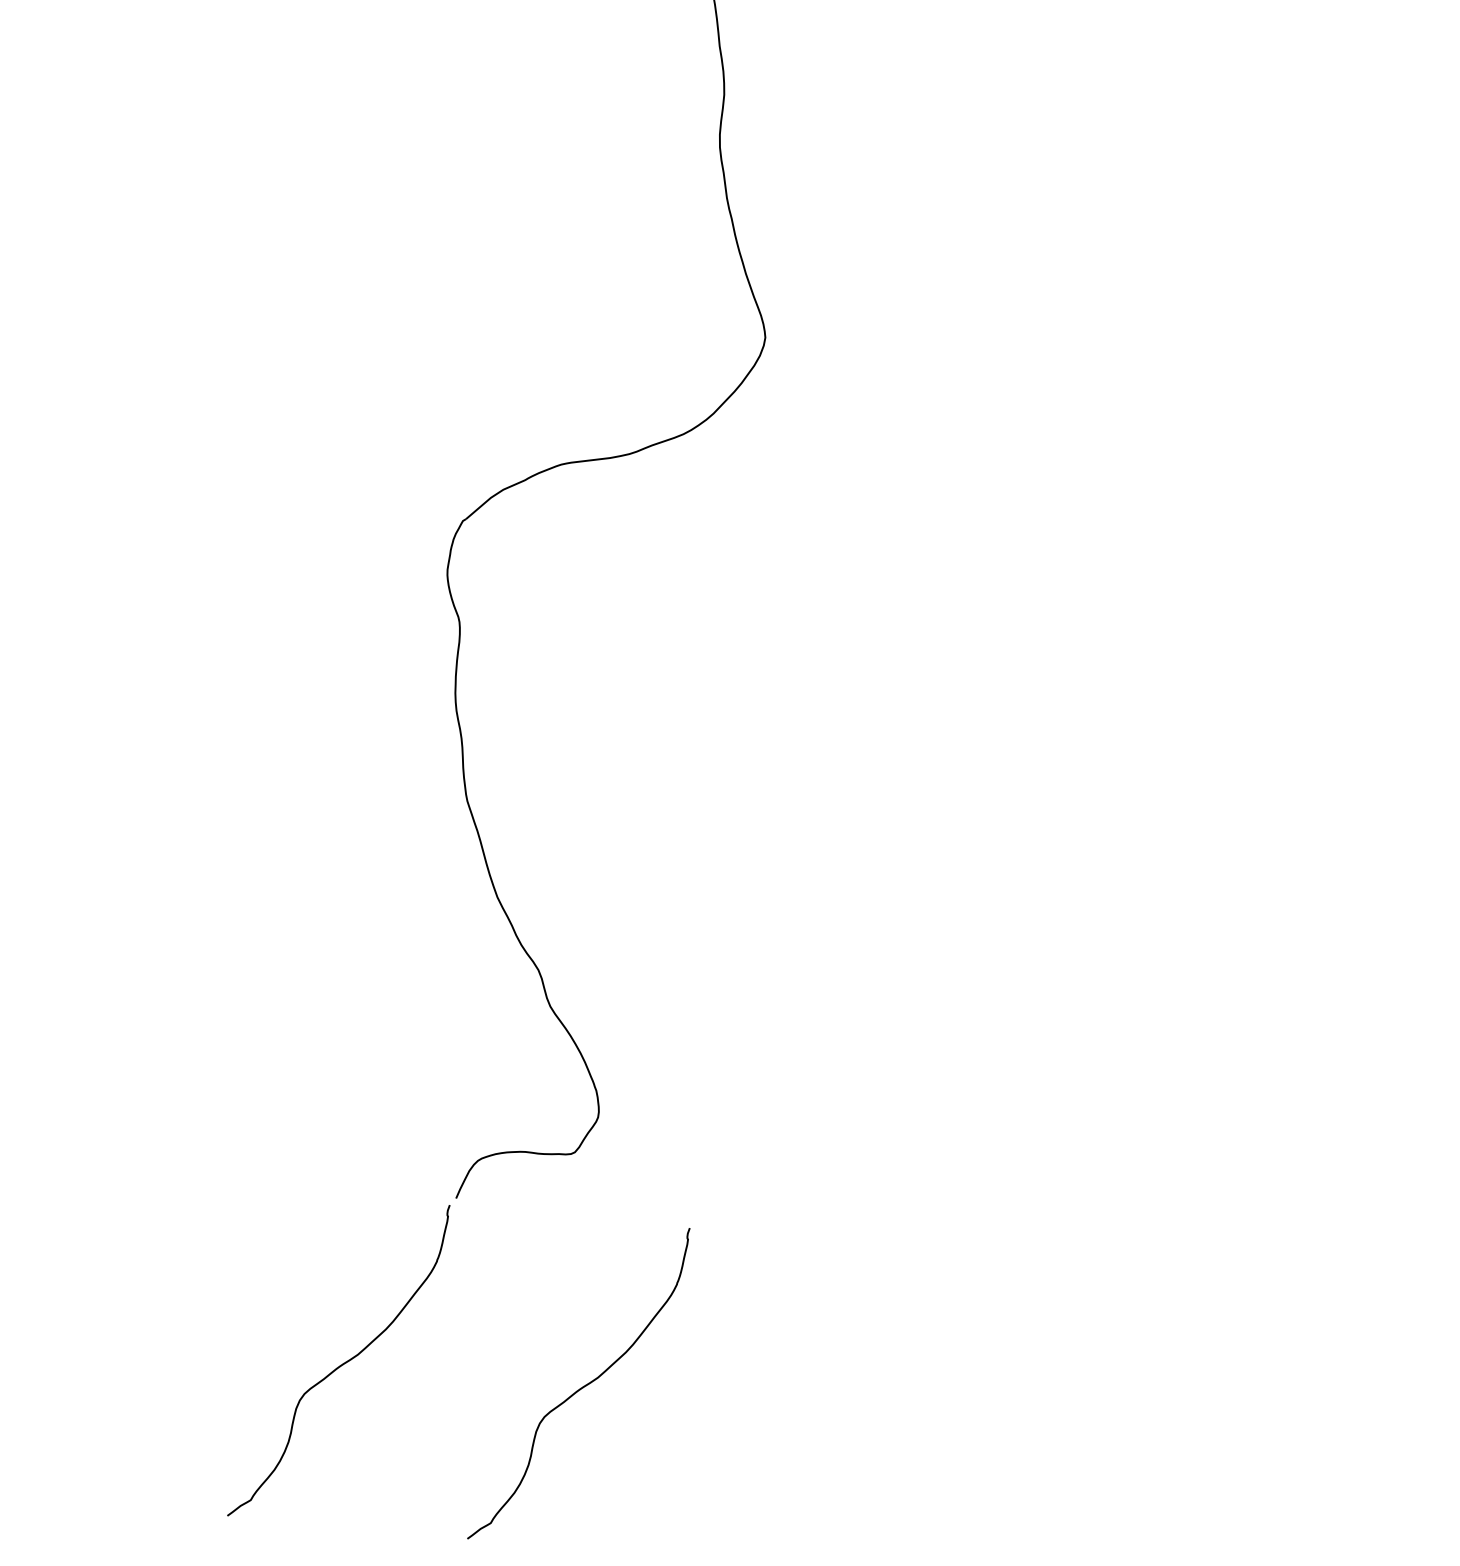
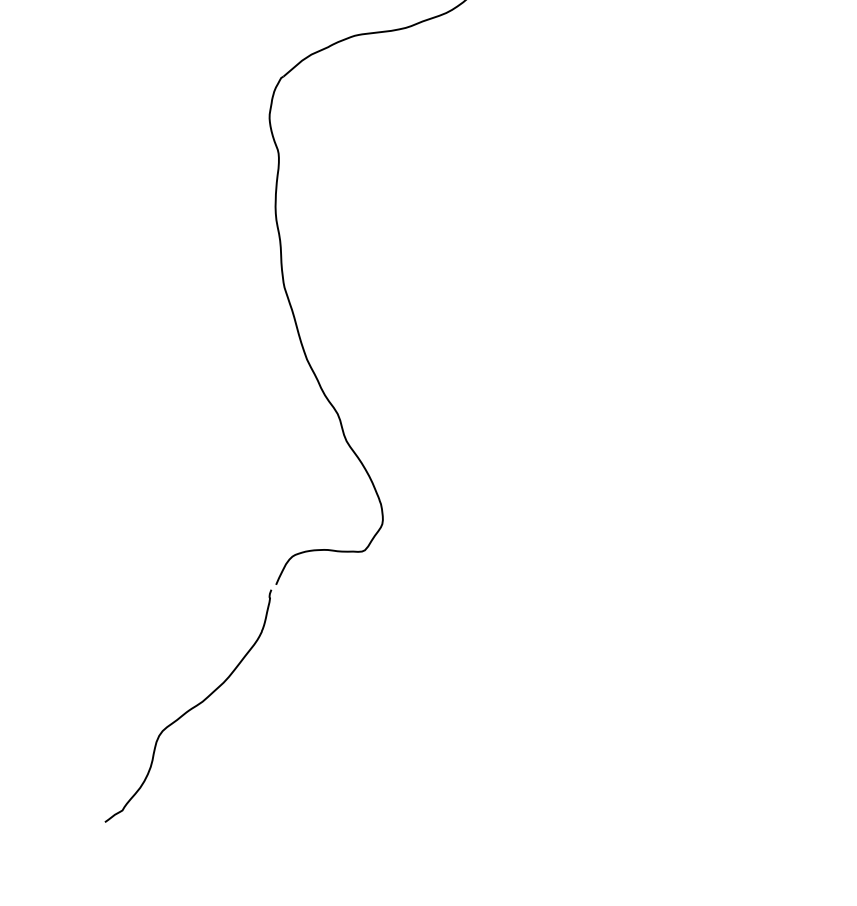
curve: (580, 1387) -> (369, 726), removed

